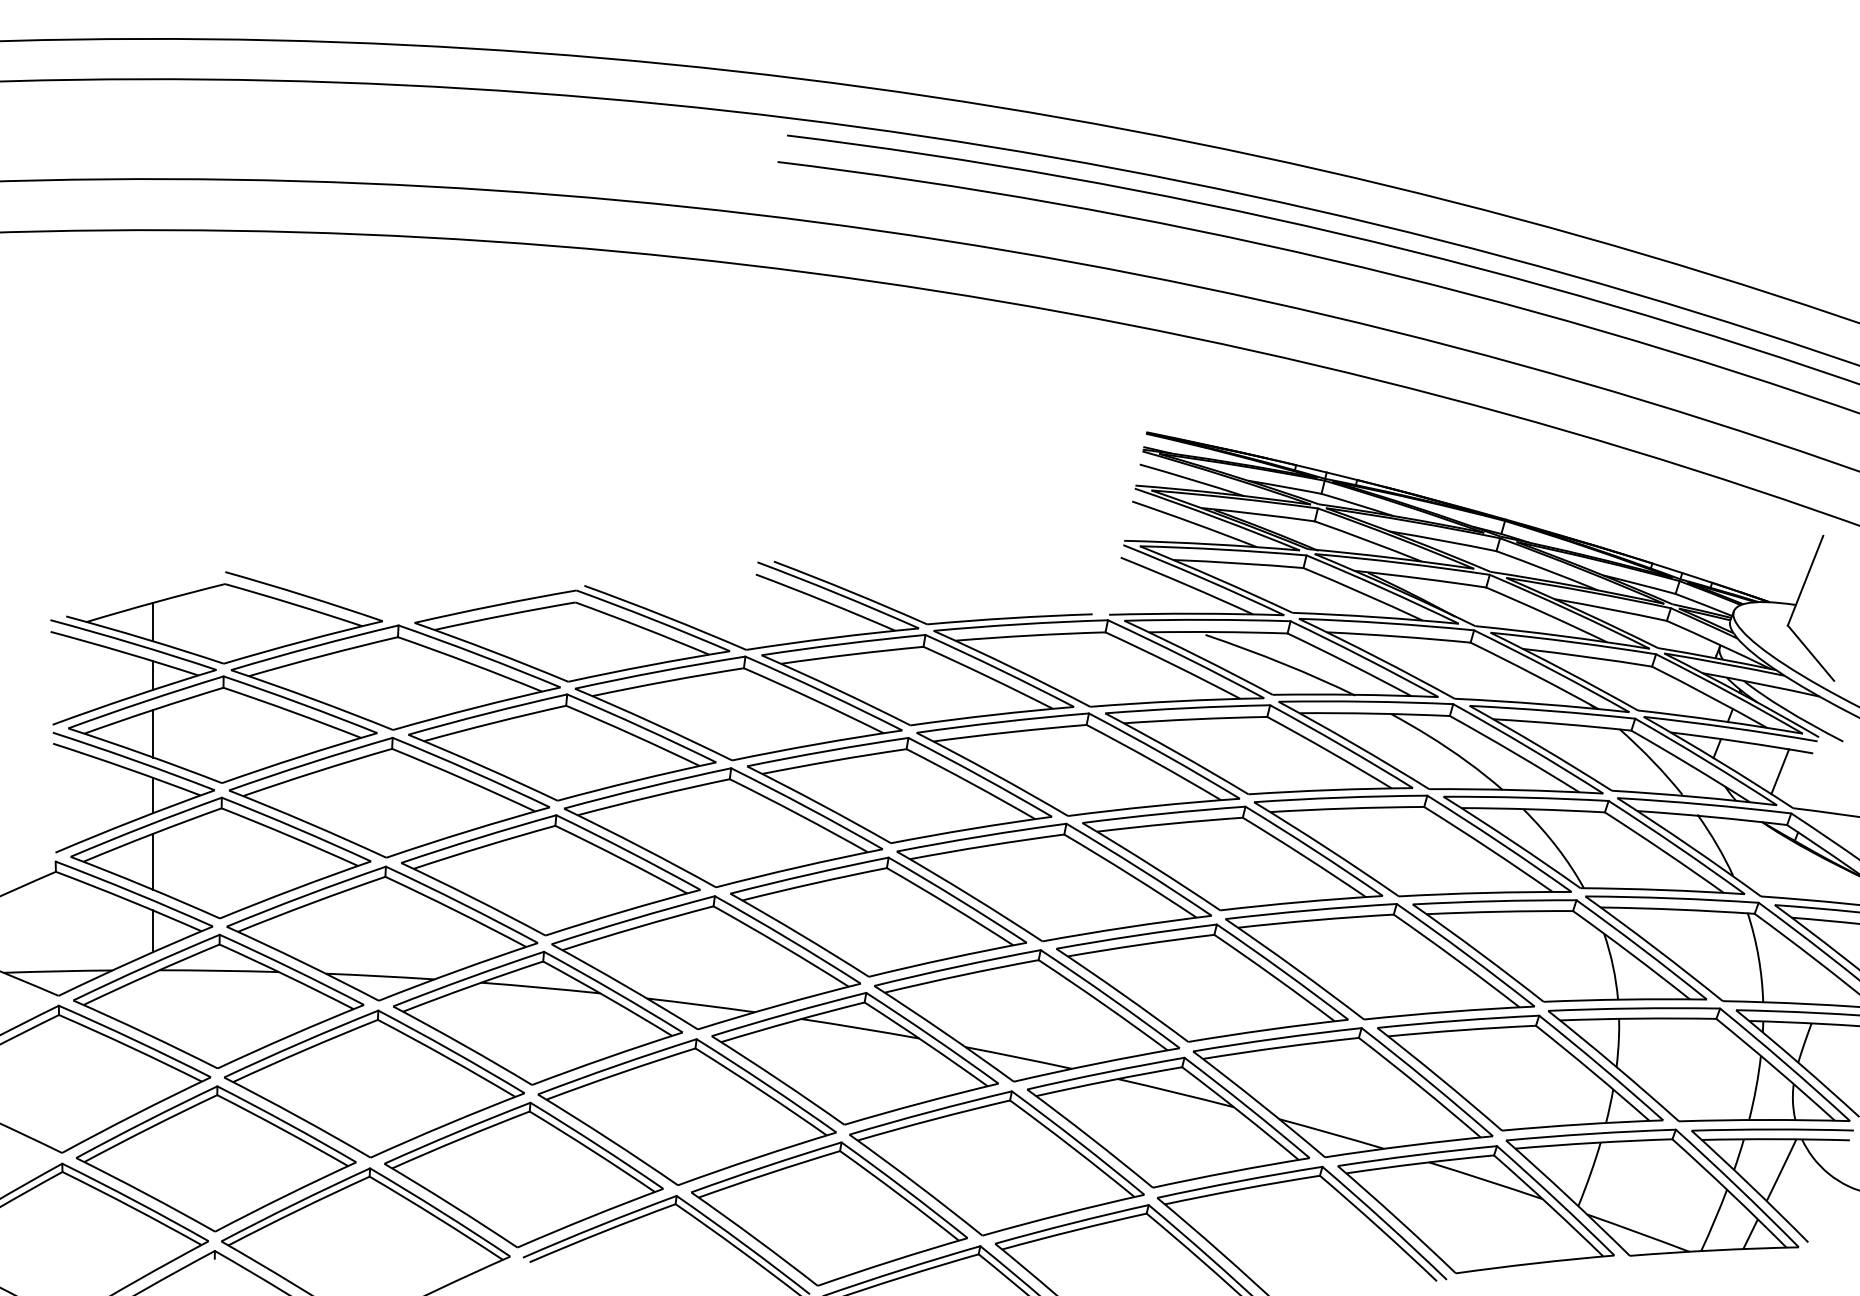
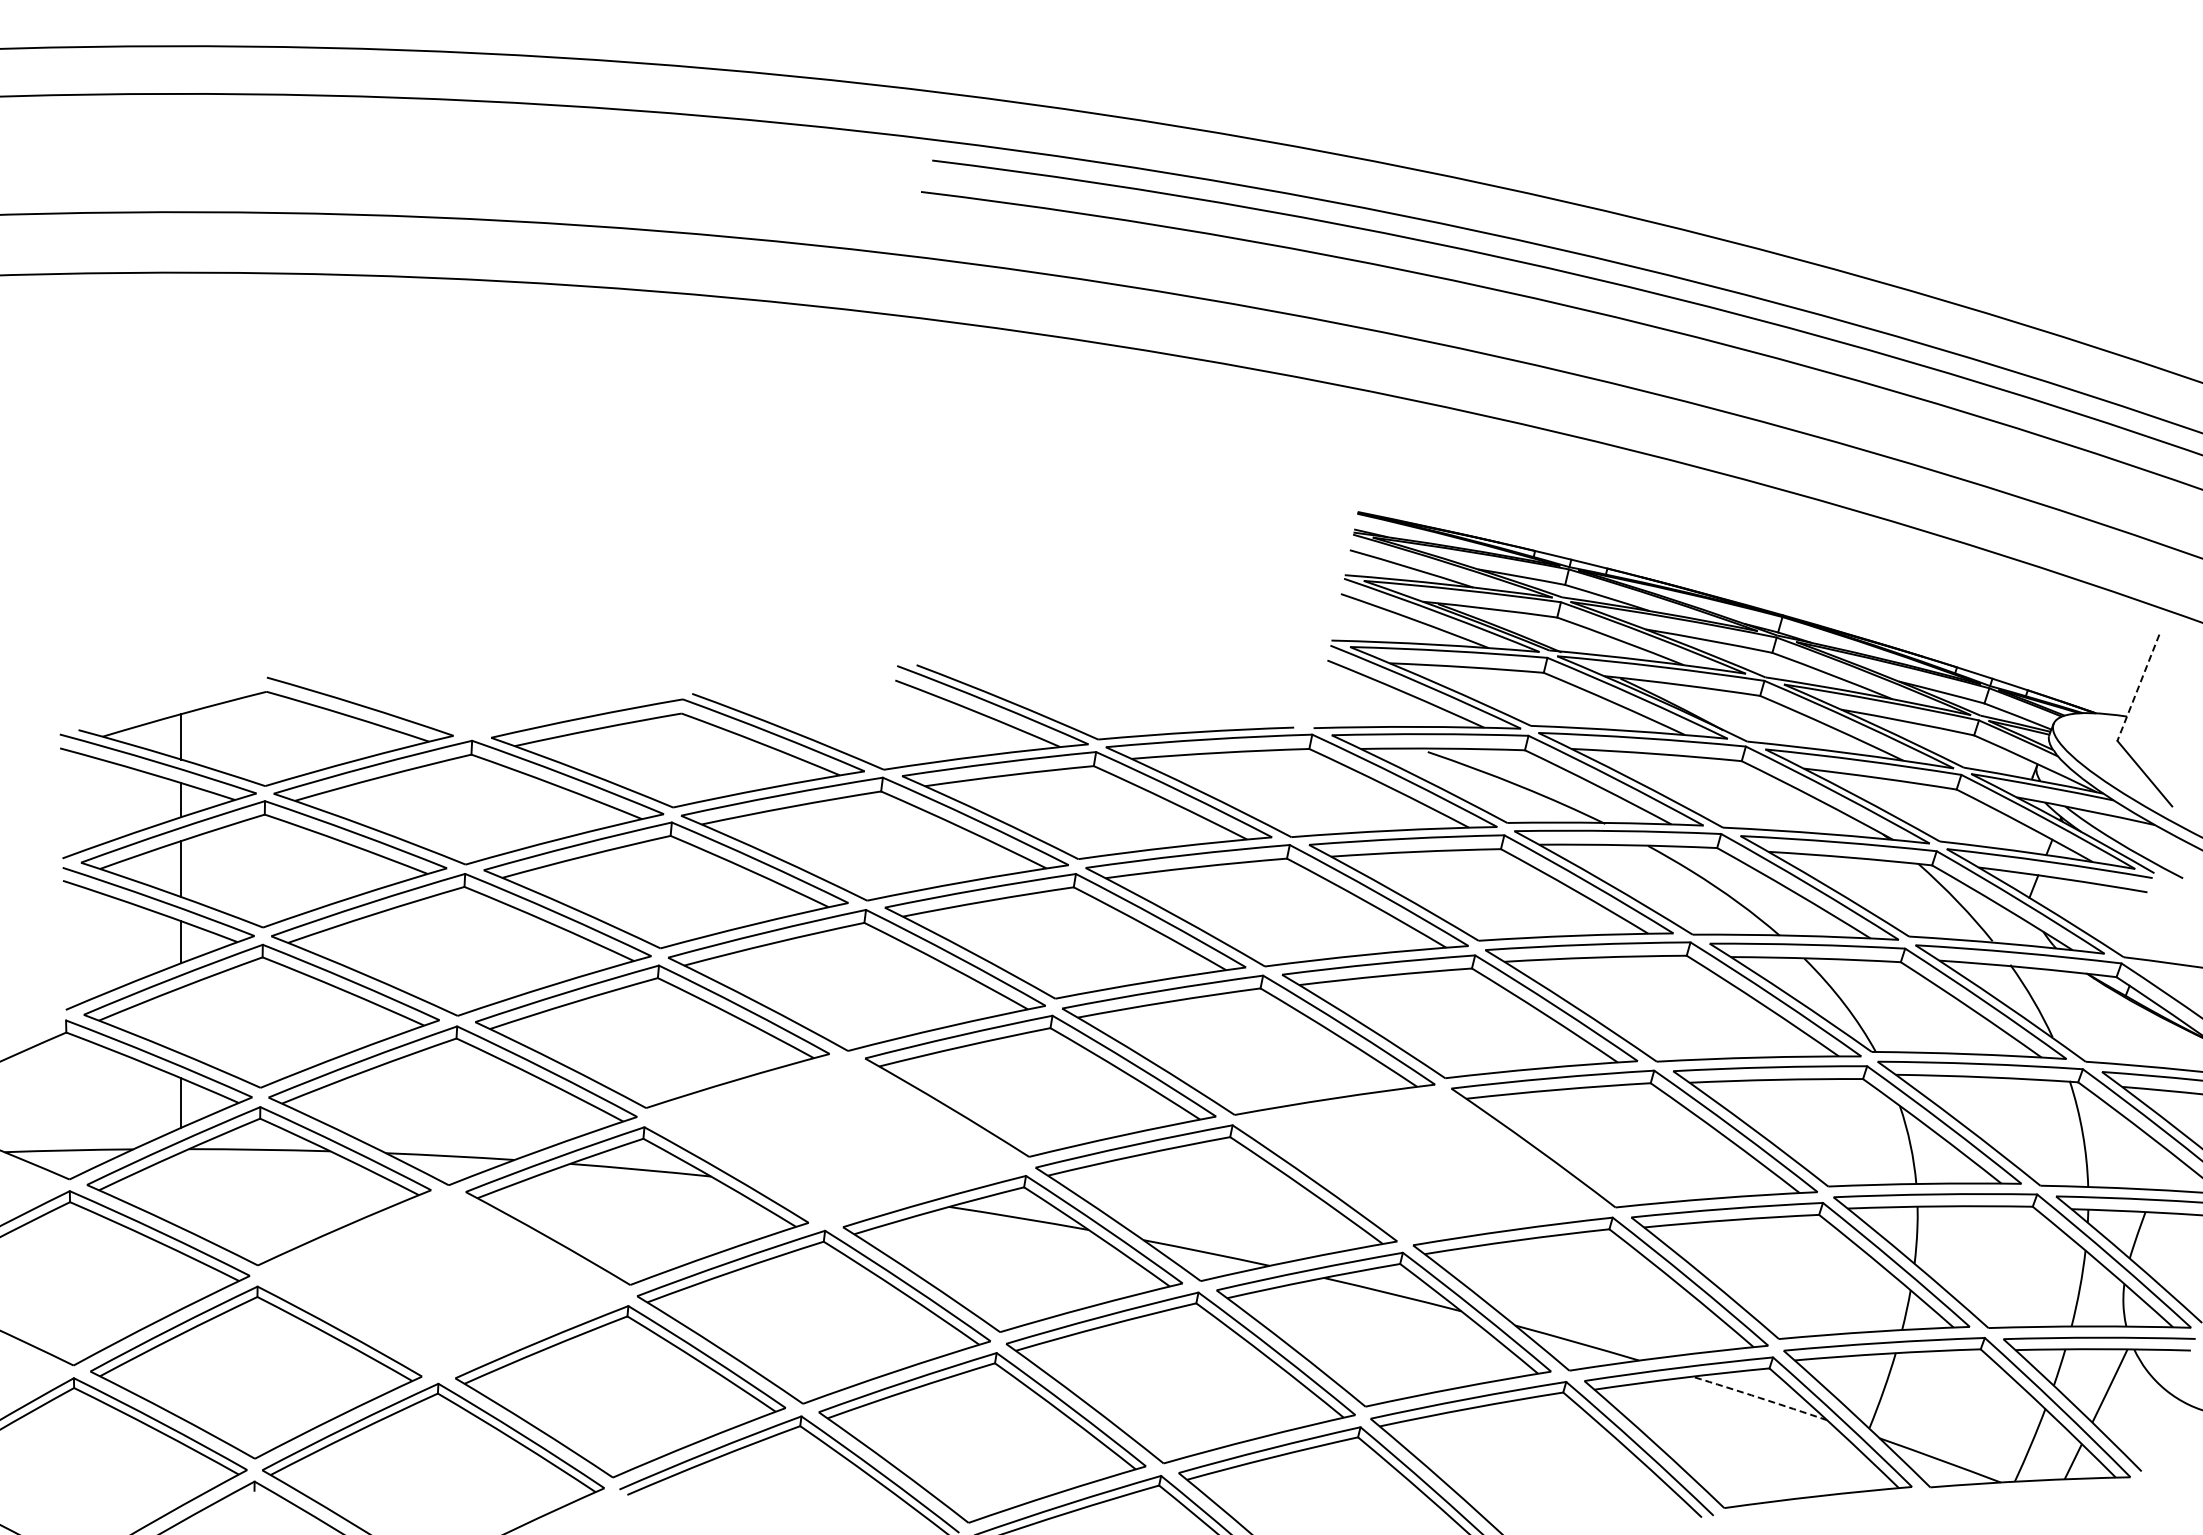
line: (1805, 581) -> (2138, 688), solid -> dashed
line: (1779, 771) -> (2107, 913), removed
line: (153, 861) -> (181, 1020), removed
part: (706, 962) -> (836, 1139), removed
part: (1201, 983) -> (1423, 1164), removed
part: (374, 1083) -> (443, 1283), removed
arc: (1485, 1179) -> (1759, 1397), solid -> dashed

